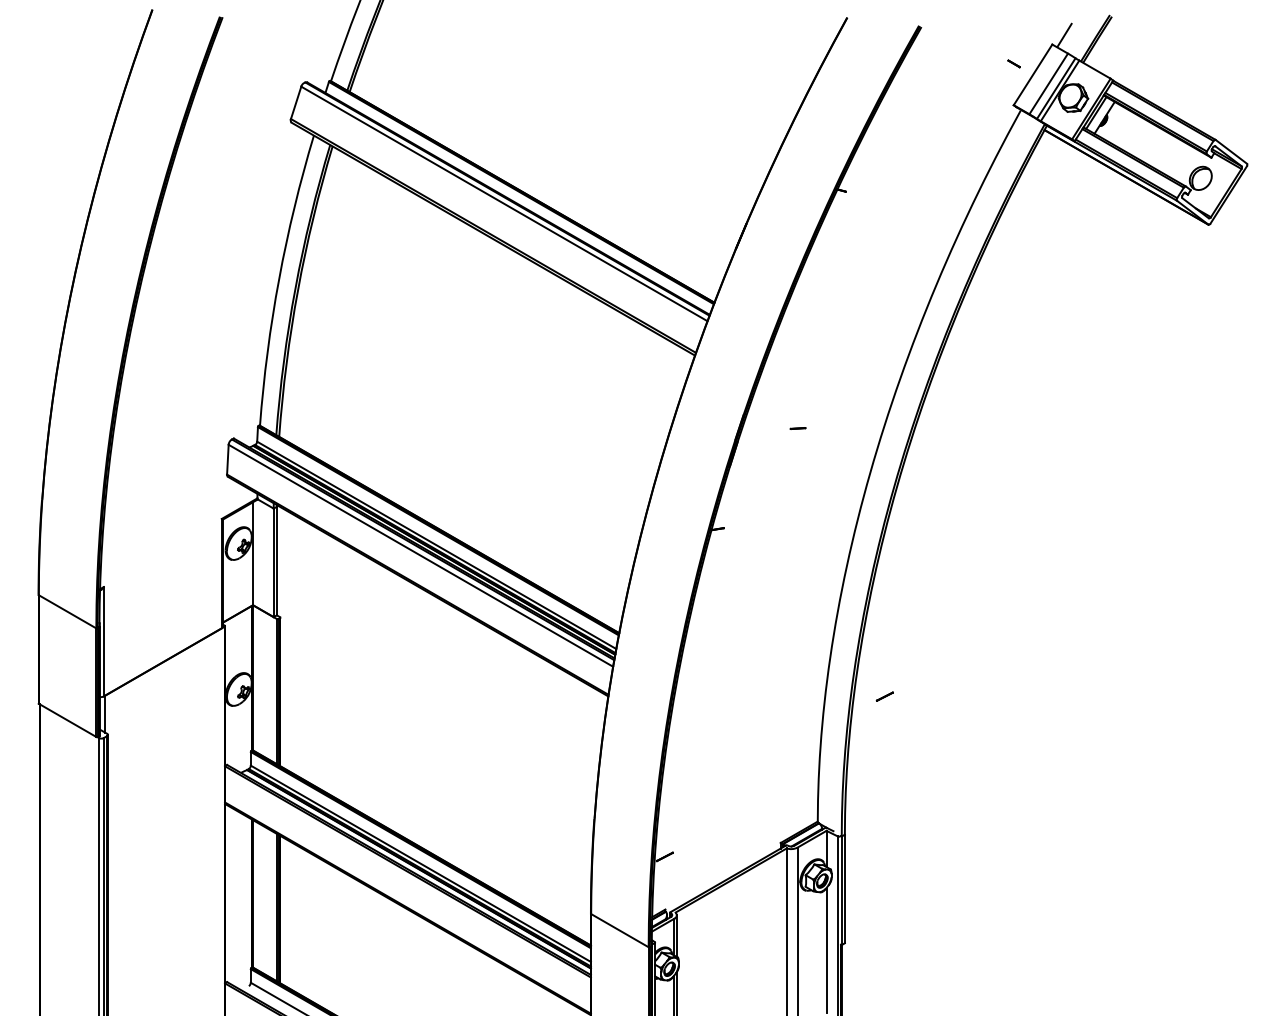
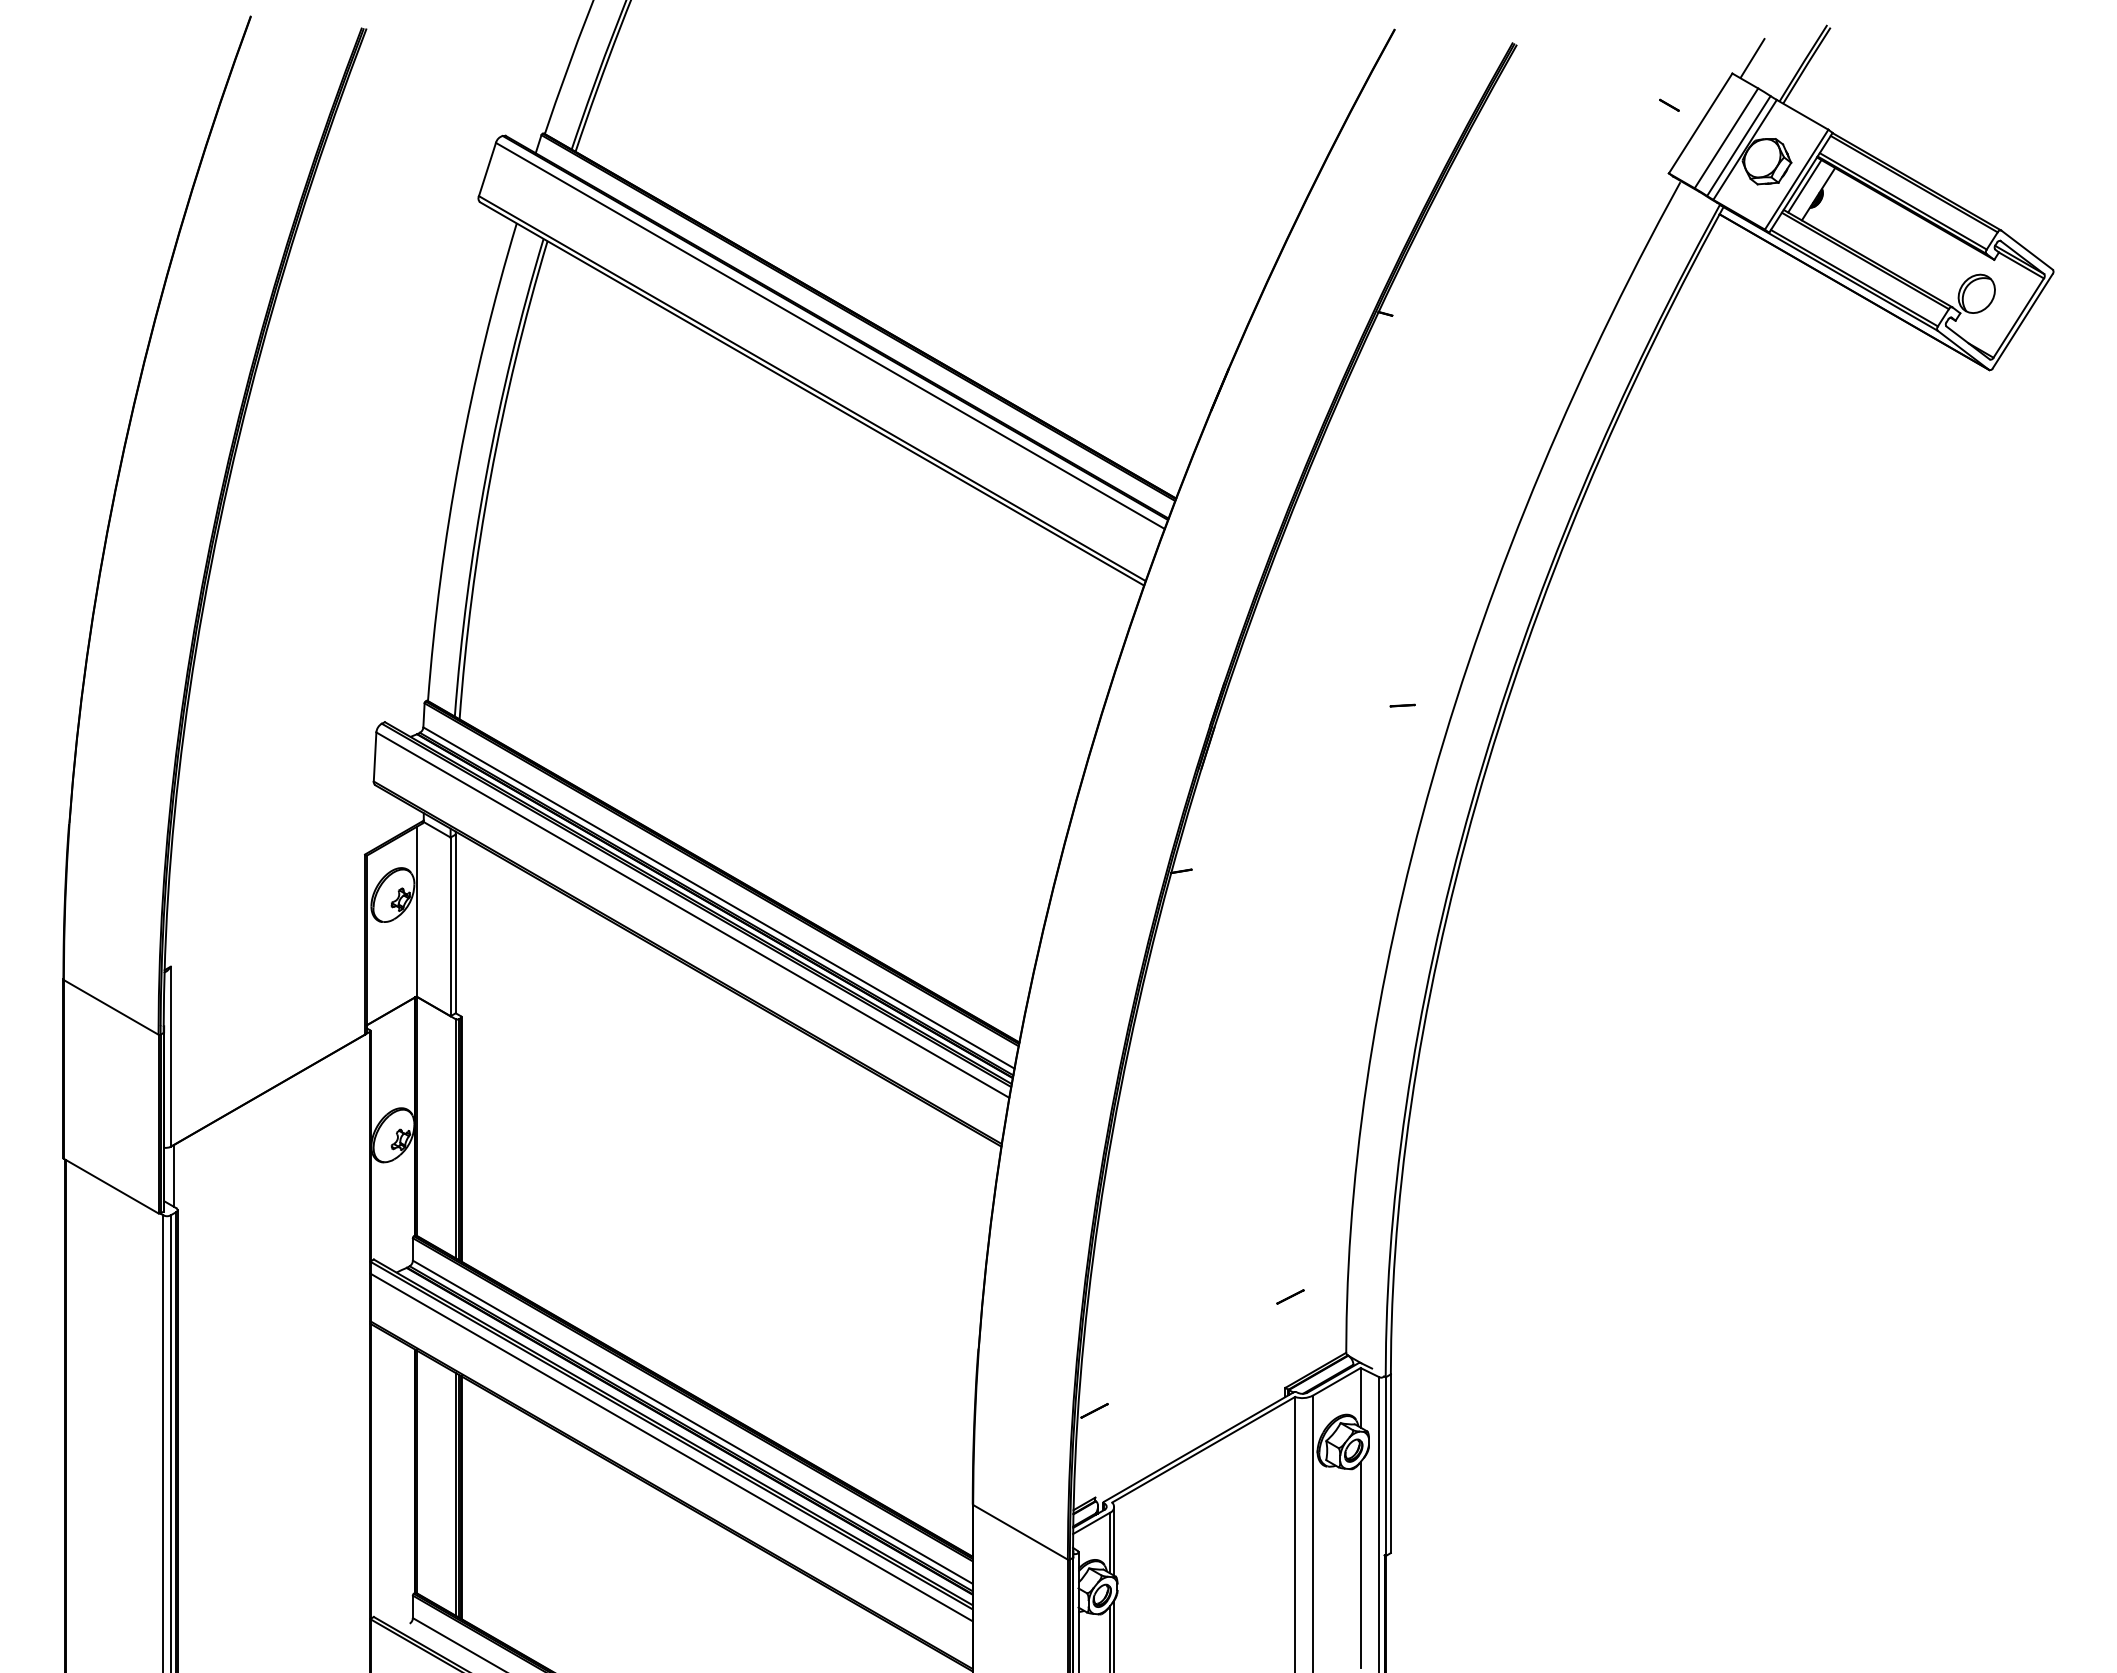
line: (797, 428) -> (1401, 705), moved
line: (884, 696) -> (1289, 1296), moved
line: (407, 878) -> (670, 1446), added

